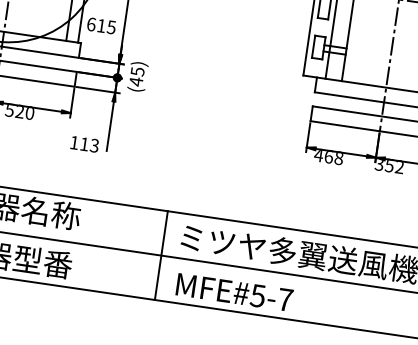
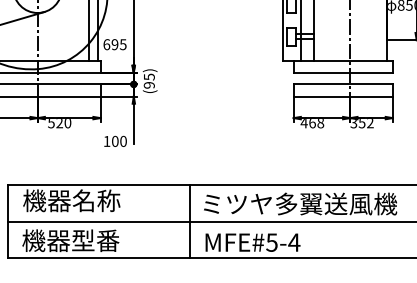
text: (100, 25) -> (114, 44), 615 -> 695
text: (135, 81) -> (148, 85), (45) -> (95)
text: (89, 143) -> (119, 140), 113 -> 100
text: (285, 299) -> (294, 242), MFE#5-7 -> MFE#5-4

